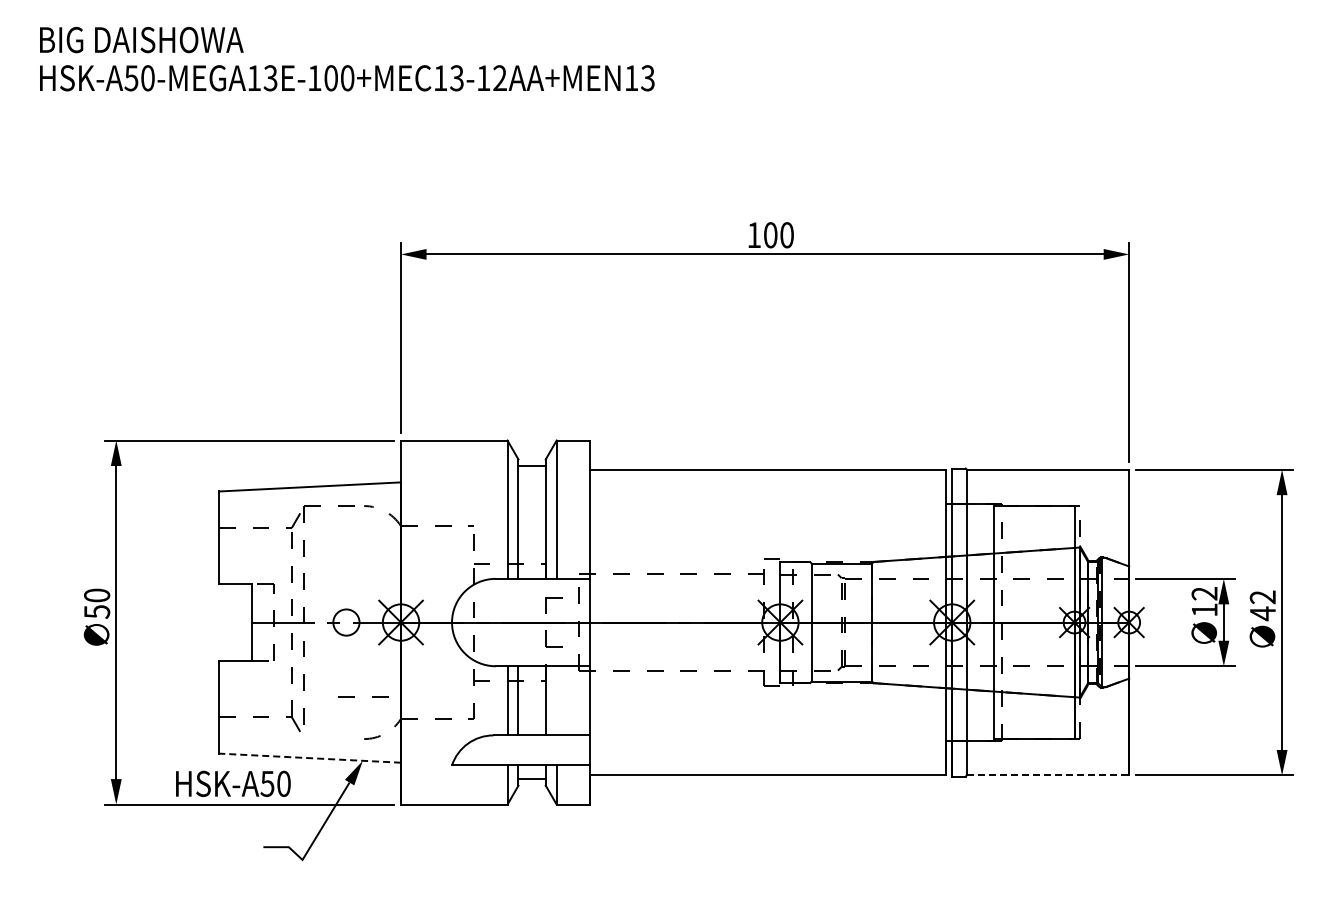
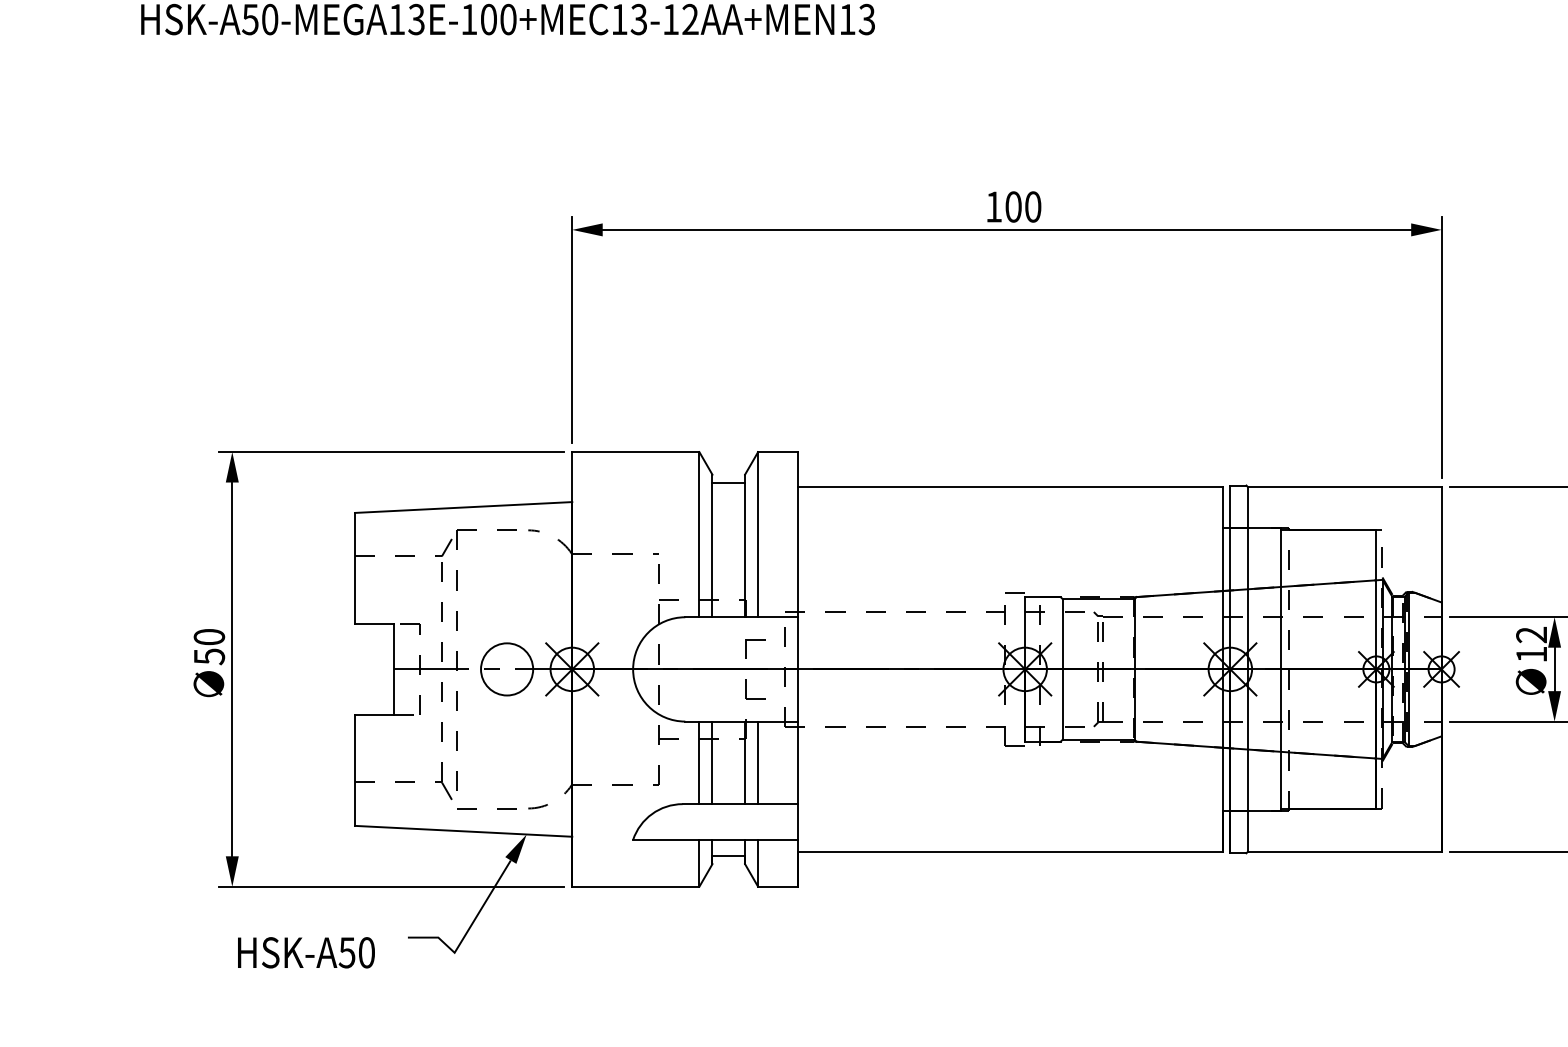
circle: (346, 622) -> (507, 669), size x1.67
line: (354, 696) -> (476, 807), moved
line: (556, 700) -> (757, 762), added
line: (309, 758) -> (462, 831), dashed -> solid
line: (1048, 775) -> (1345, 852), dashed -> solid
text: (233, 783) -> (306, 952), moved

